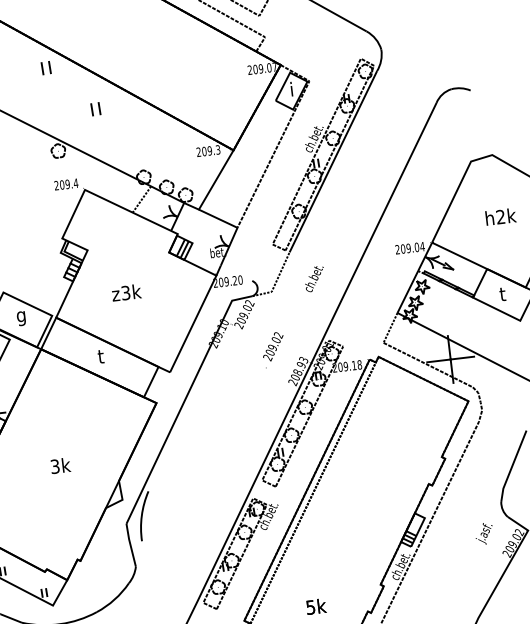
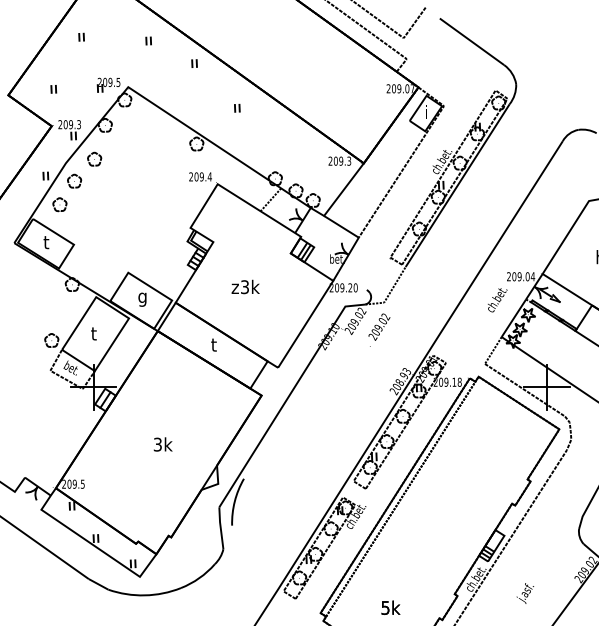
part: (46, 67) -> (194, 63), size x0.62
part: (96, 108) -> (237, 107), size x0.62
text: (314, 279) -> (497, 300), moved
text: (273, 349) -> (379, 329), moved
text: (484, 533) -> (525, 593), moved

